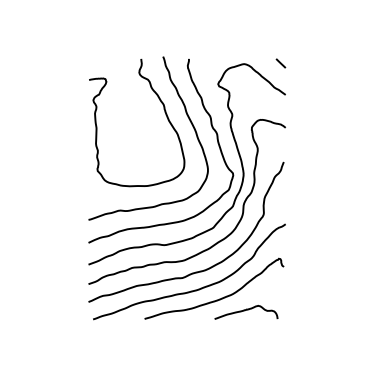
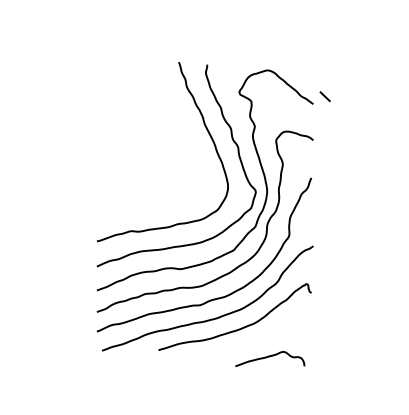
line: (280, 63) -> (324, 96), moved
curve: (164, 112) -> (180, 123), removed
curve: (245, 311) -> (269, 357), moved

